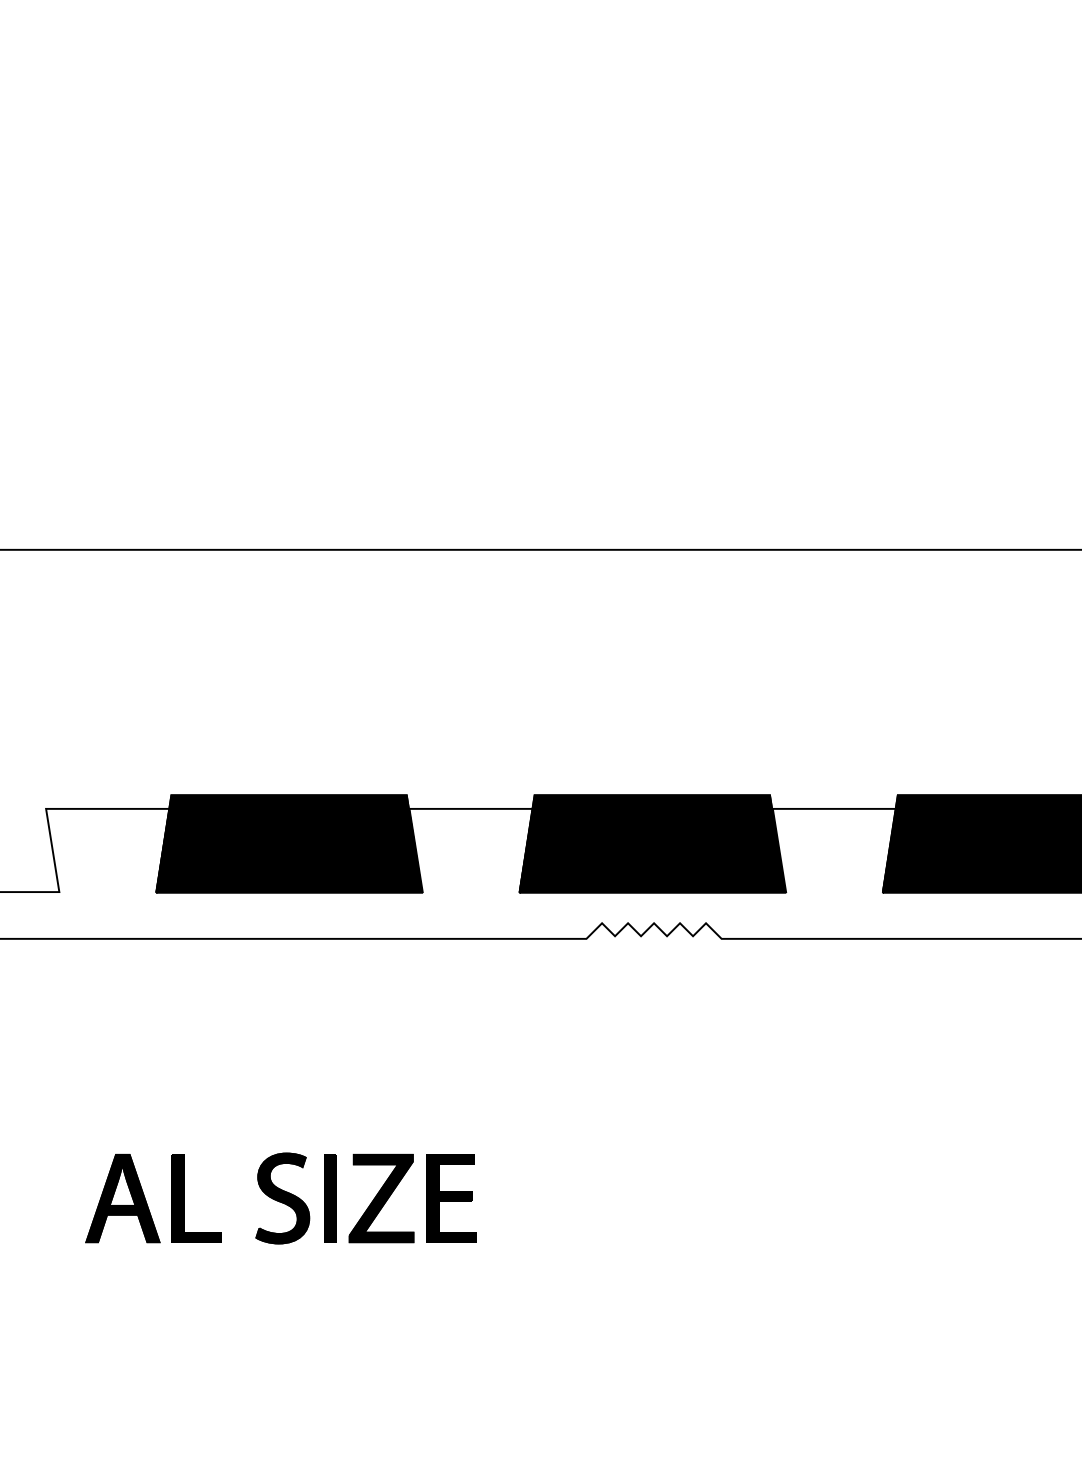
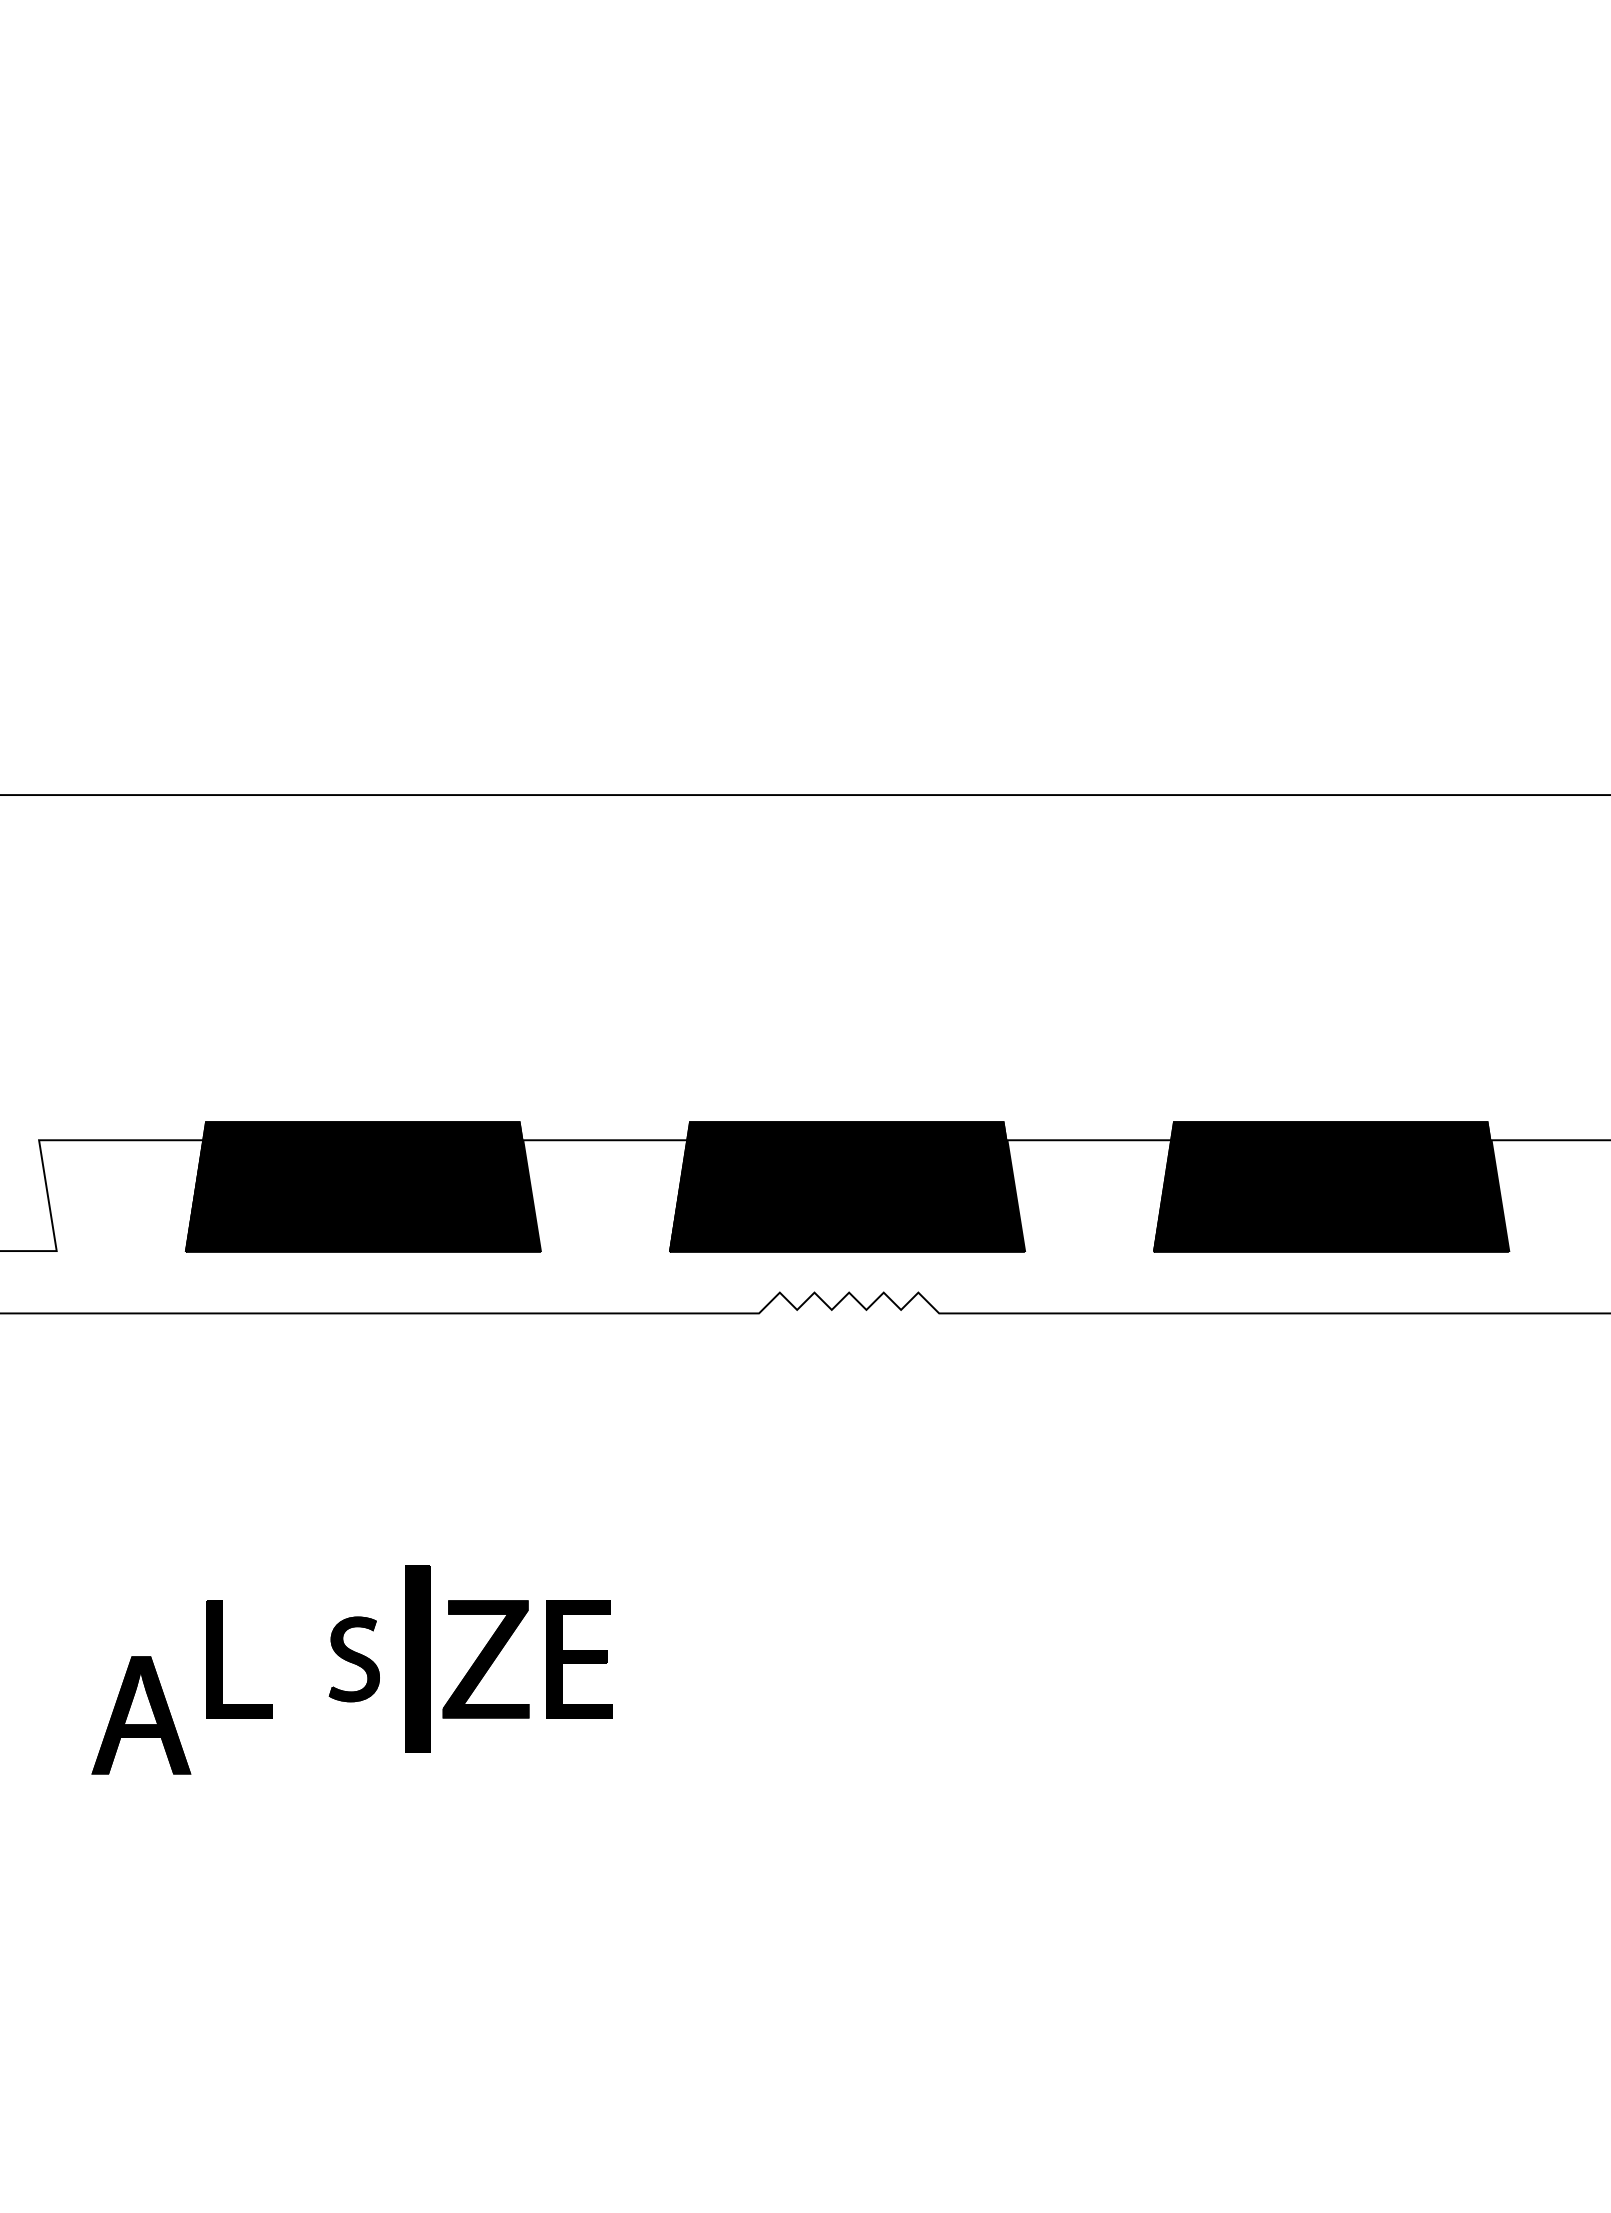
part: (122, 1198) -> (141, 1715), moved
part: (282, 1198) -> (354, 1659), size x0.7
part: (330, 1198) -> (417, 1659), size x1.6

